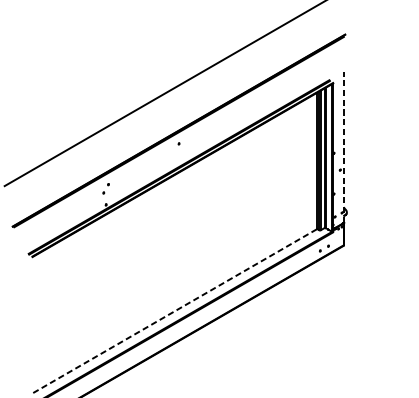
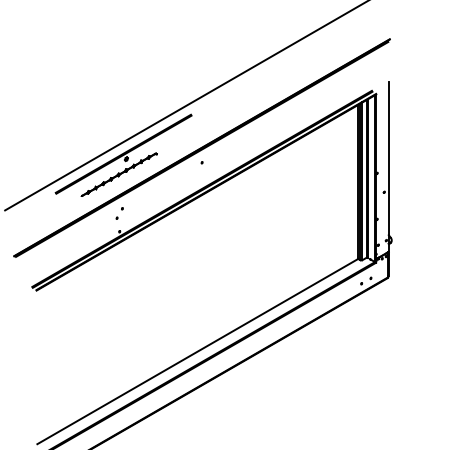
part: (109, 136) -> (123, 154), added
line: (344, 147) -> (388, 166), dashed -> solid
line: (175, 310) -> (198, 351), dashed -> solid

